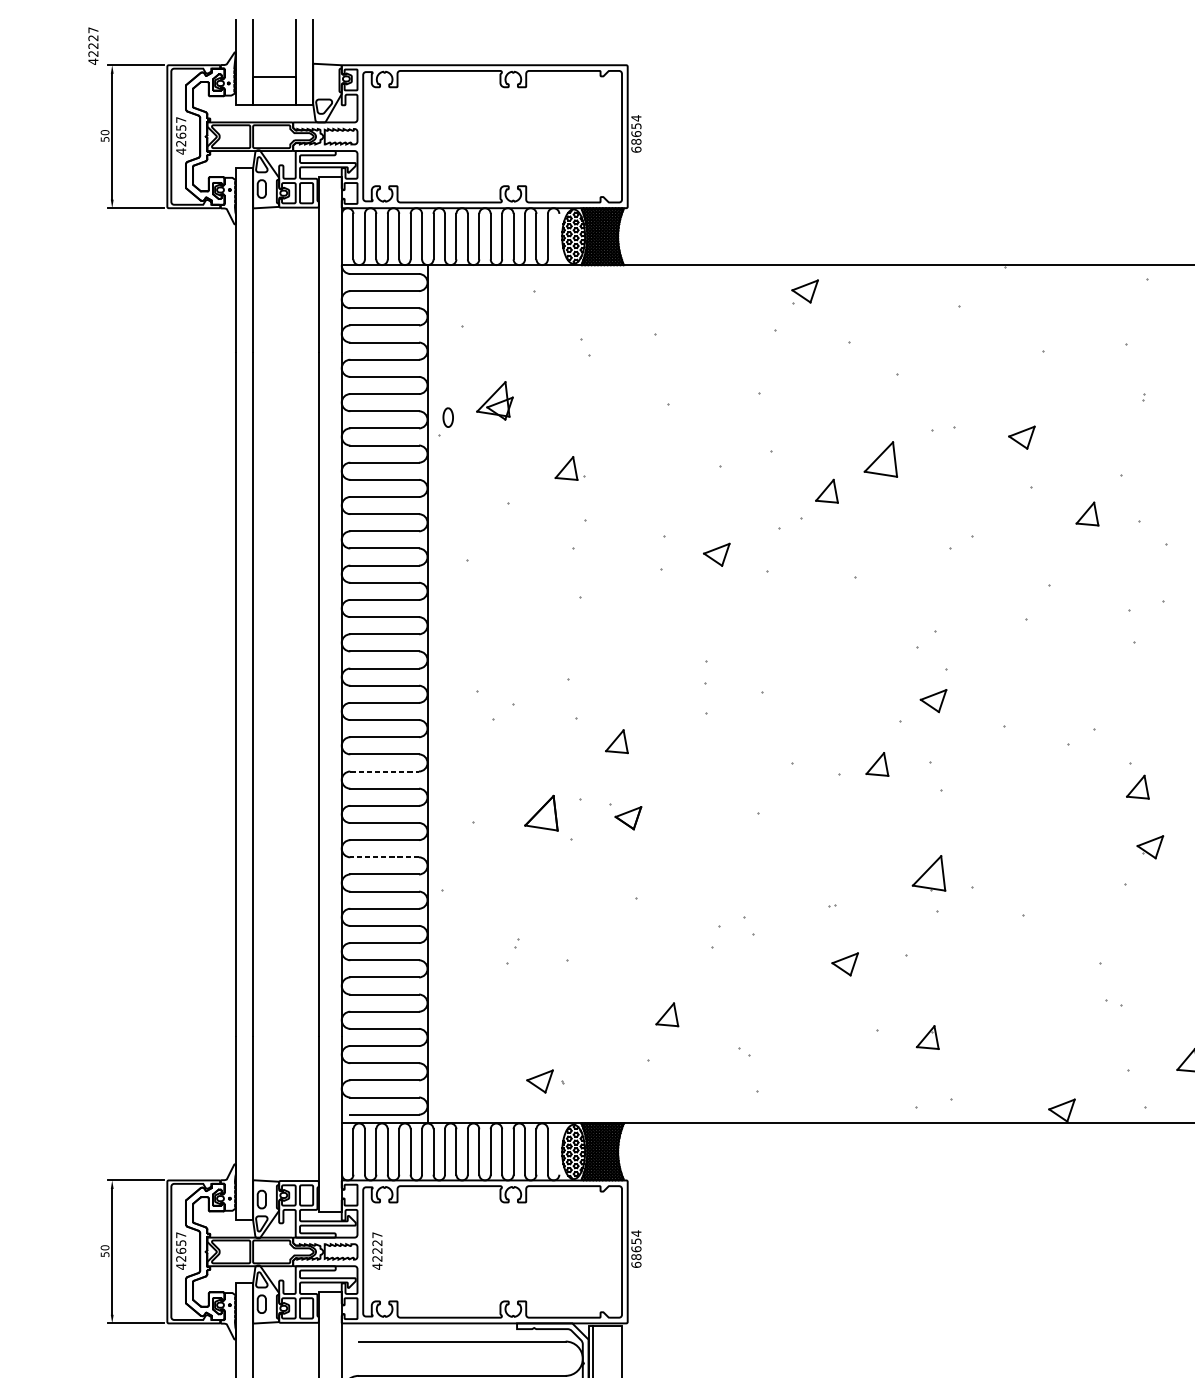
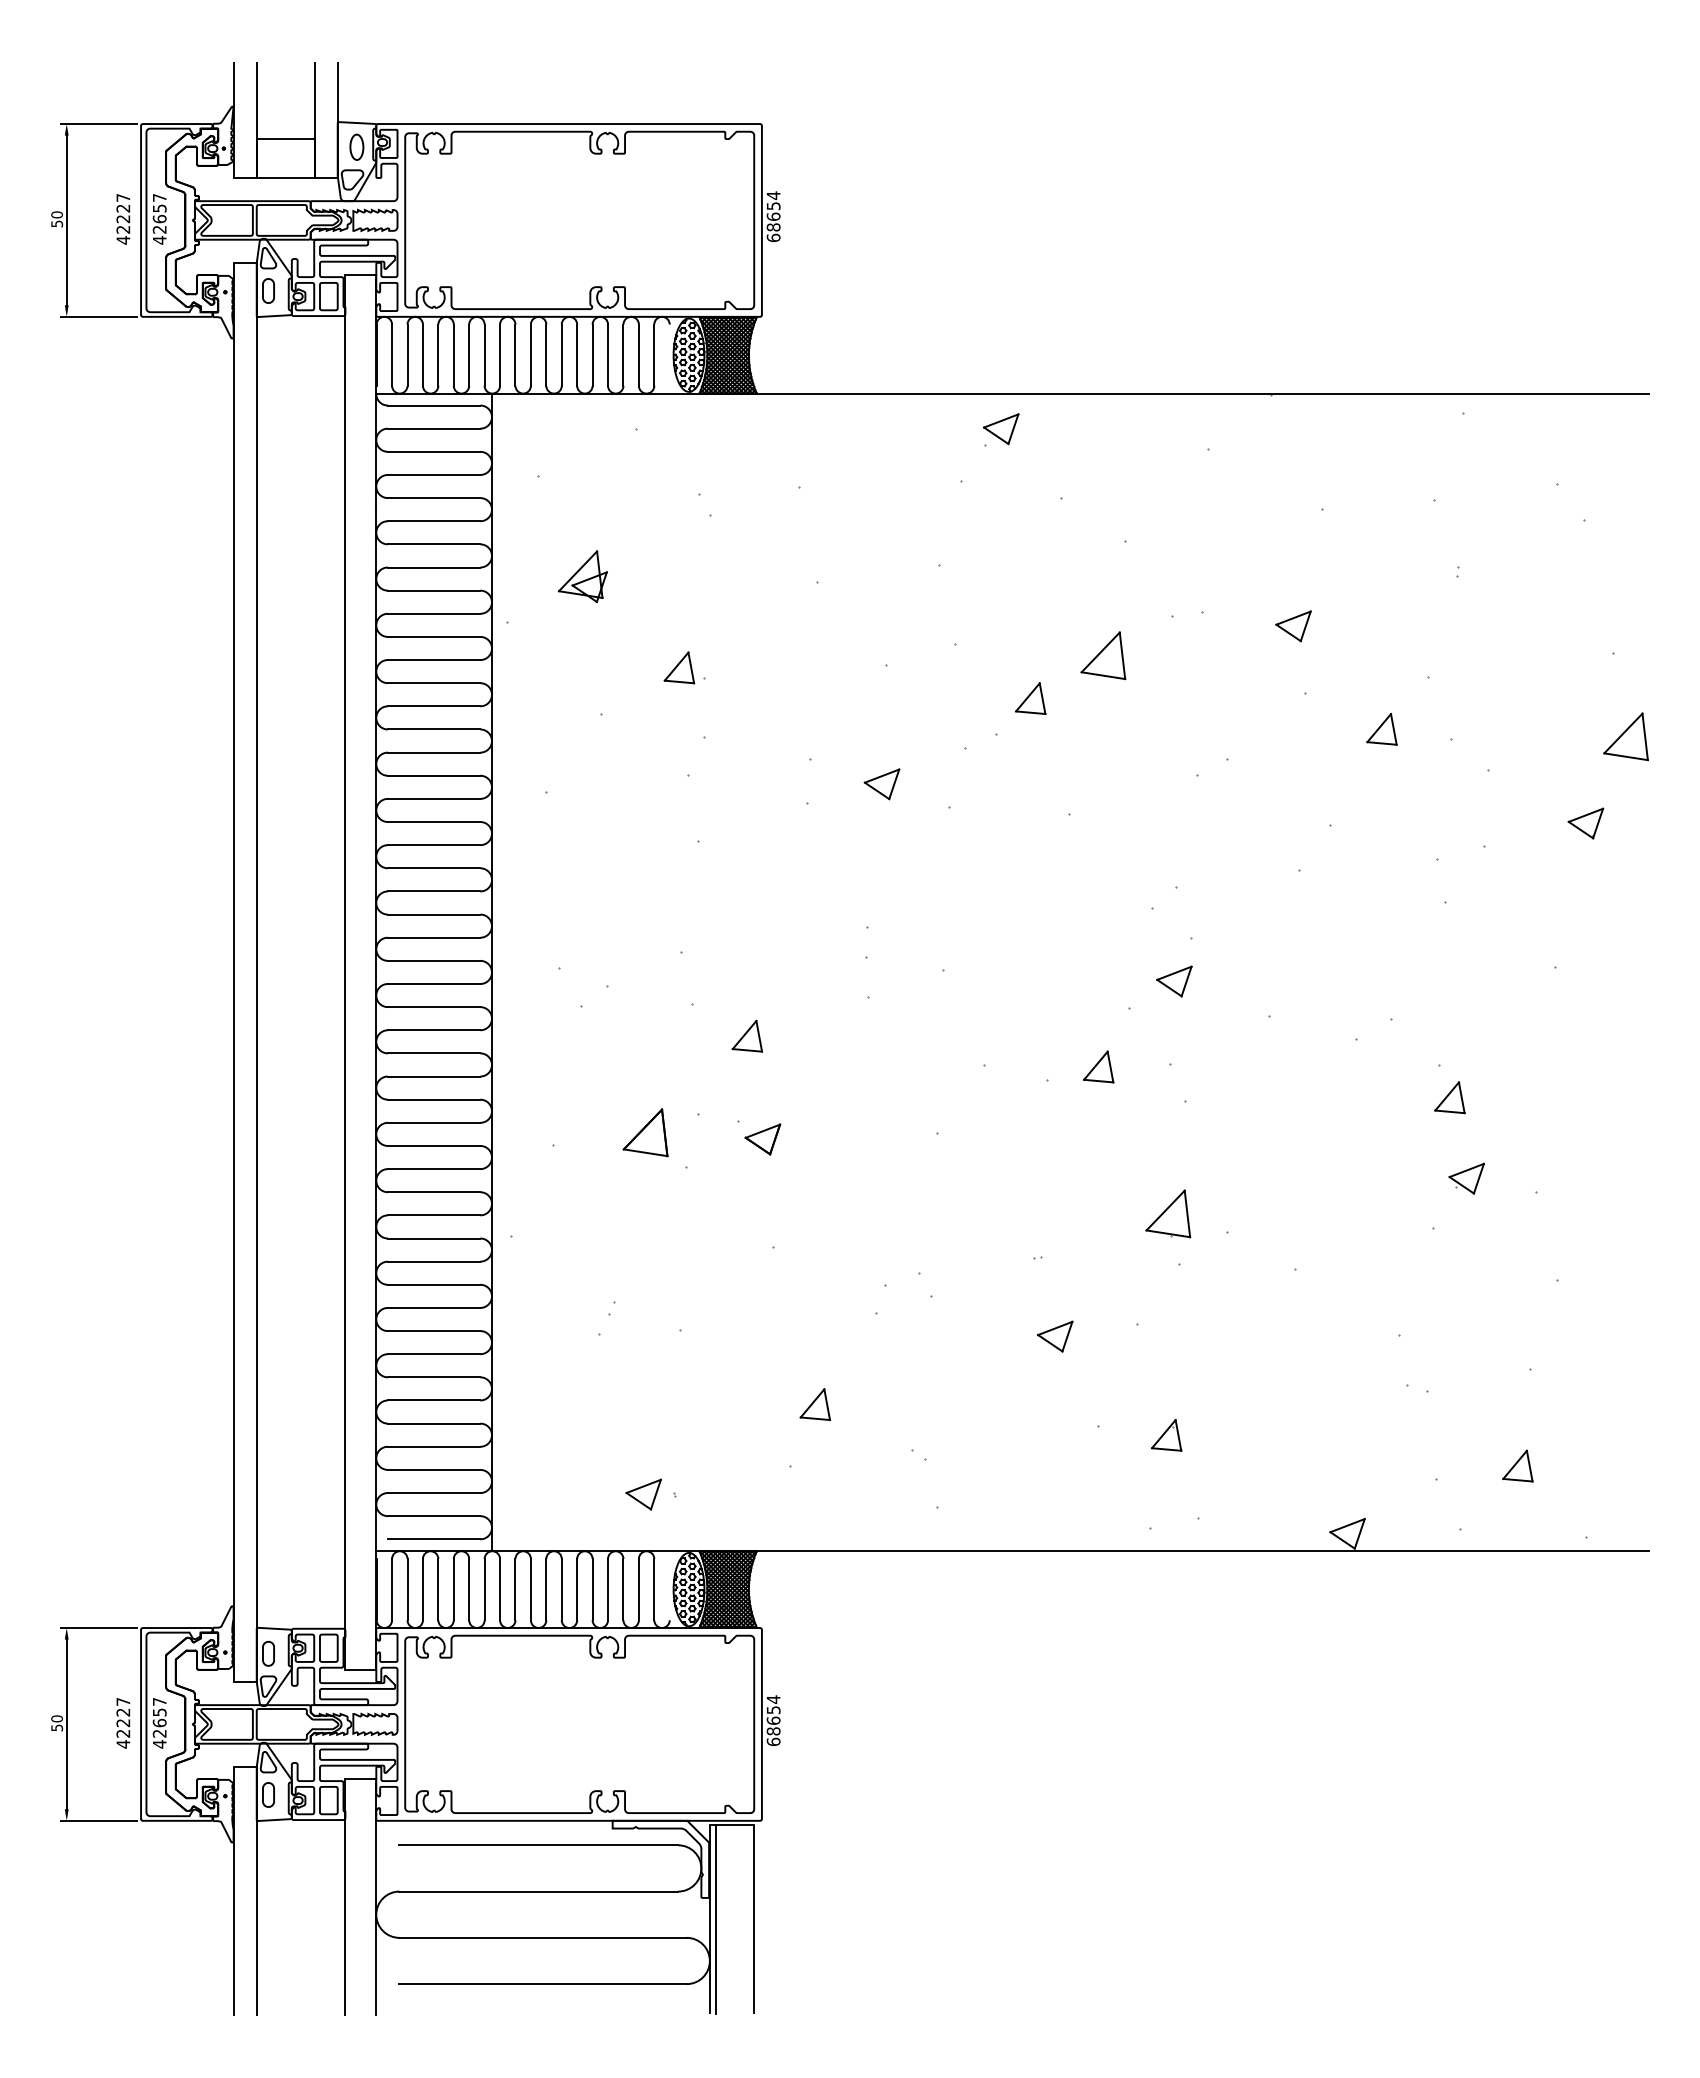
text: (93, 46) -> (123, 219), moved
part: (447, 417) -> (356, 146), moved
line: (384, 771) -> (434, 1076), dashed -> solid
line: (384, 857) -> (433, 1192), dashed -> solid
text: (377, 1251) -> (123, 1723), moved

